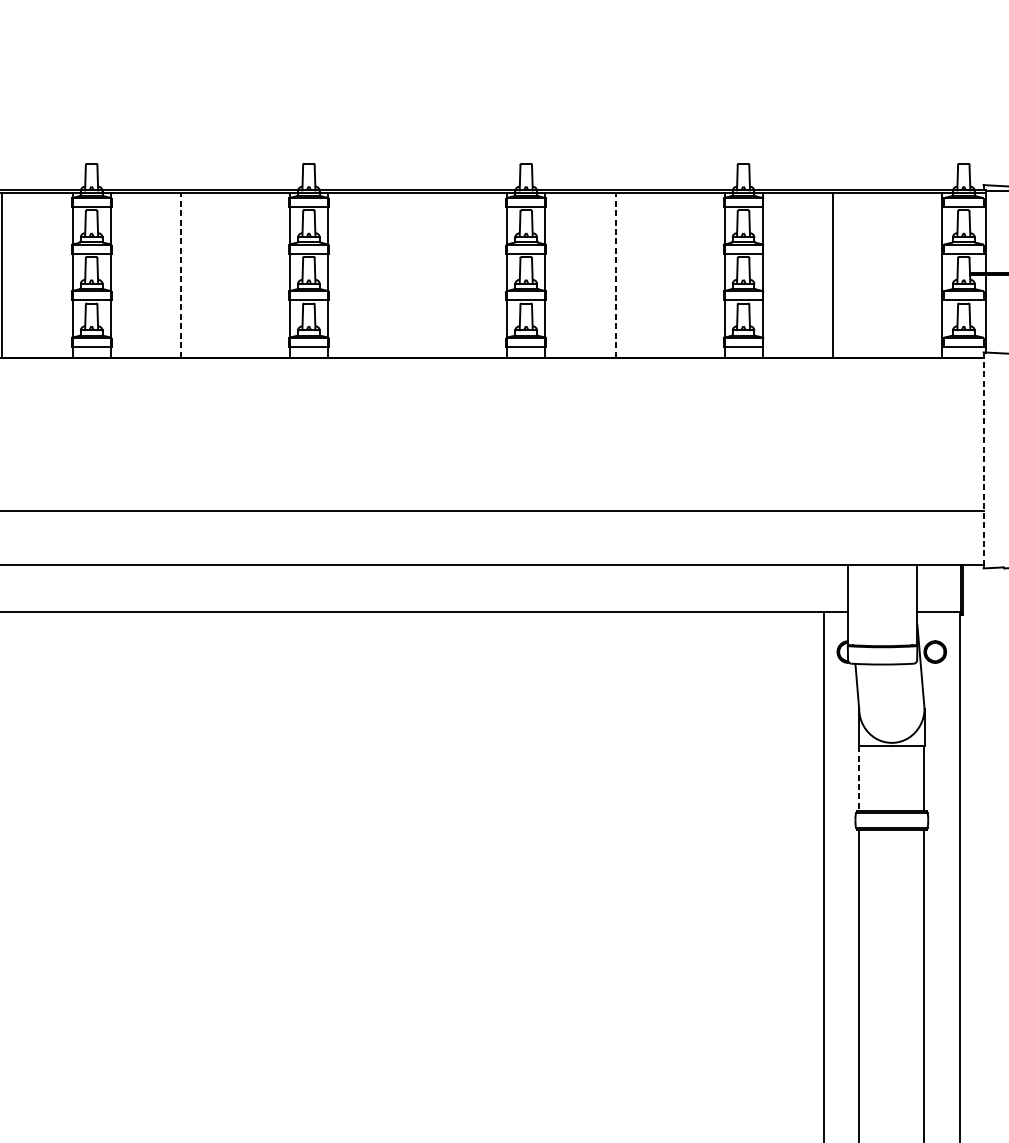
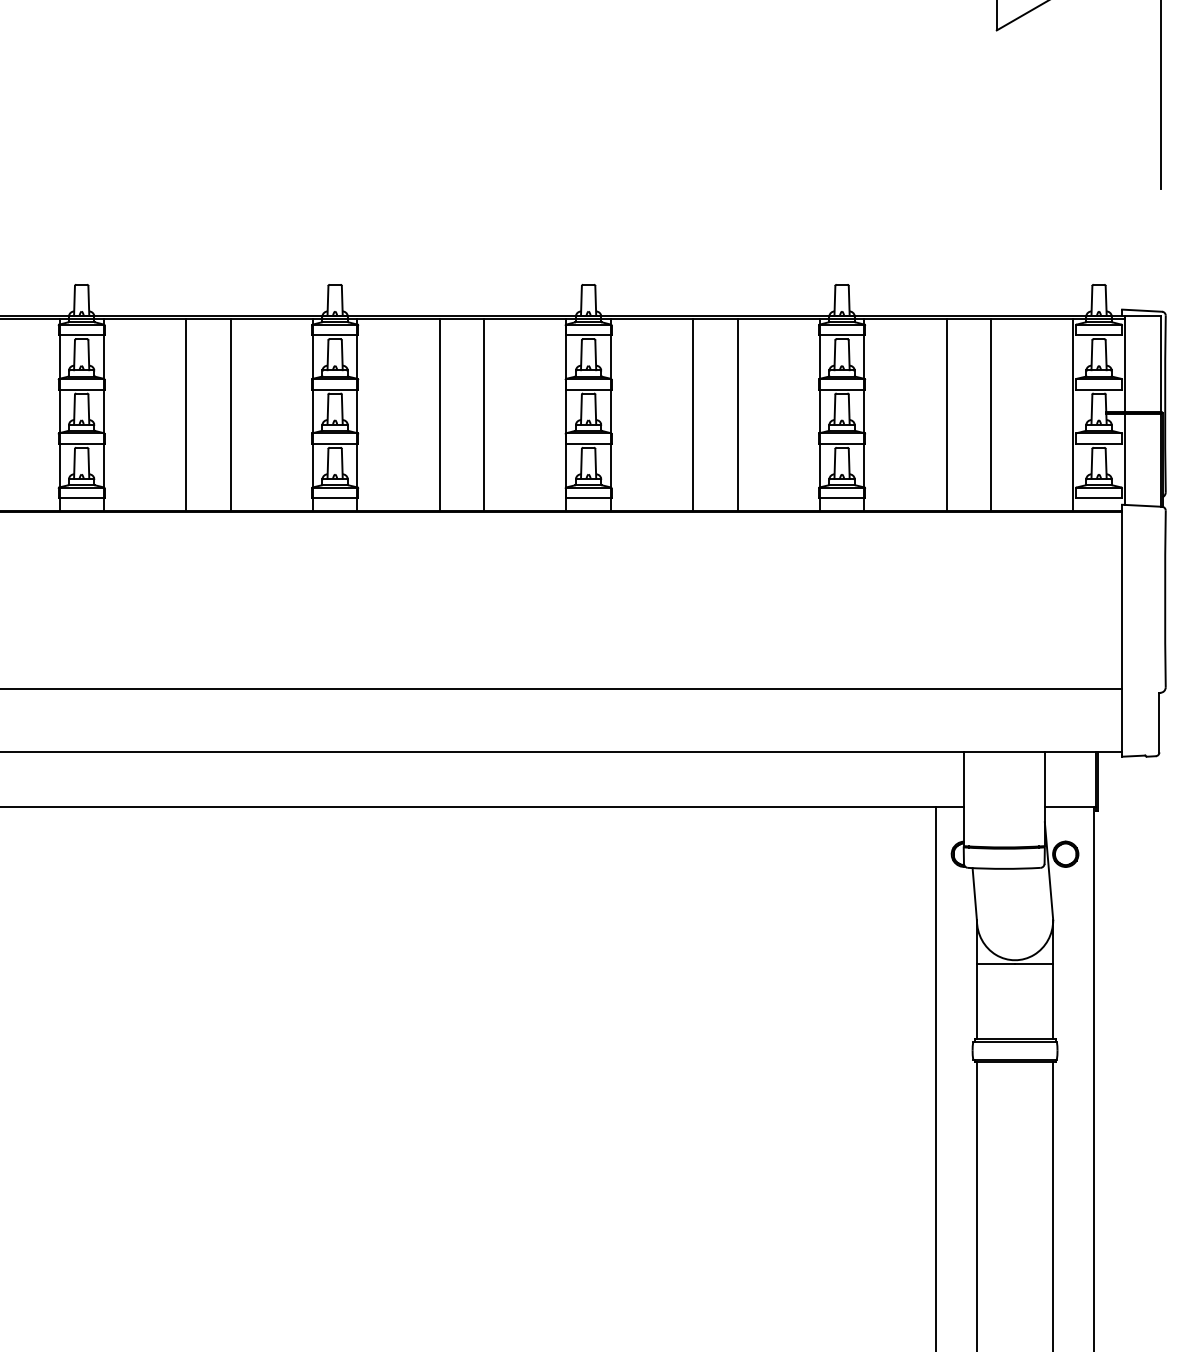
line: (181, 275) -> (186, 414), dashed -> solid
line: (219, 275) -> (230, 414), added
line: (398, 275) -> (439, 414), added
line: (436, 275) -> (484, 414), added
line: (616, 275) -> (693, 414), dashed -> solid
line: (653, 275) -> (737, 414), added
line: (870, 275) -> (990, 414), added
line: (983, 460) -> (1122, 630), dashed -> solid
line: (859, 778) -> (977, 1001), dashed -> solid

